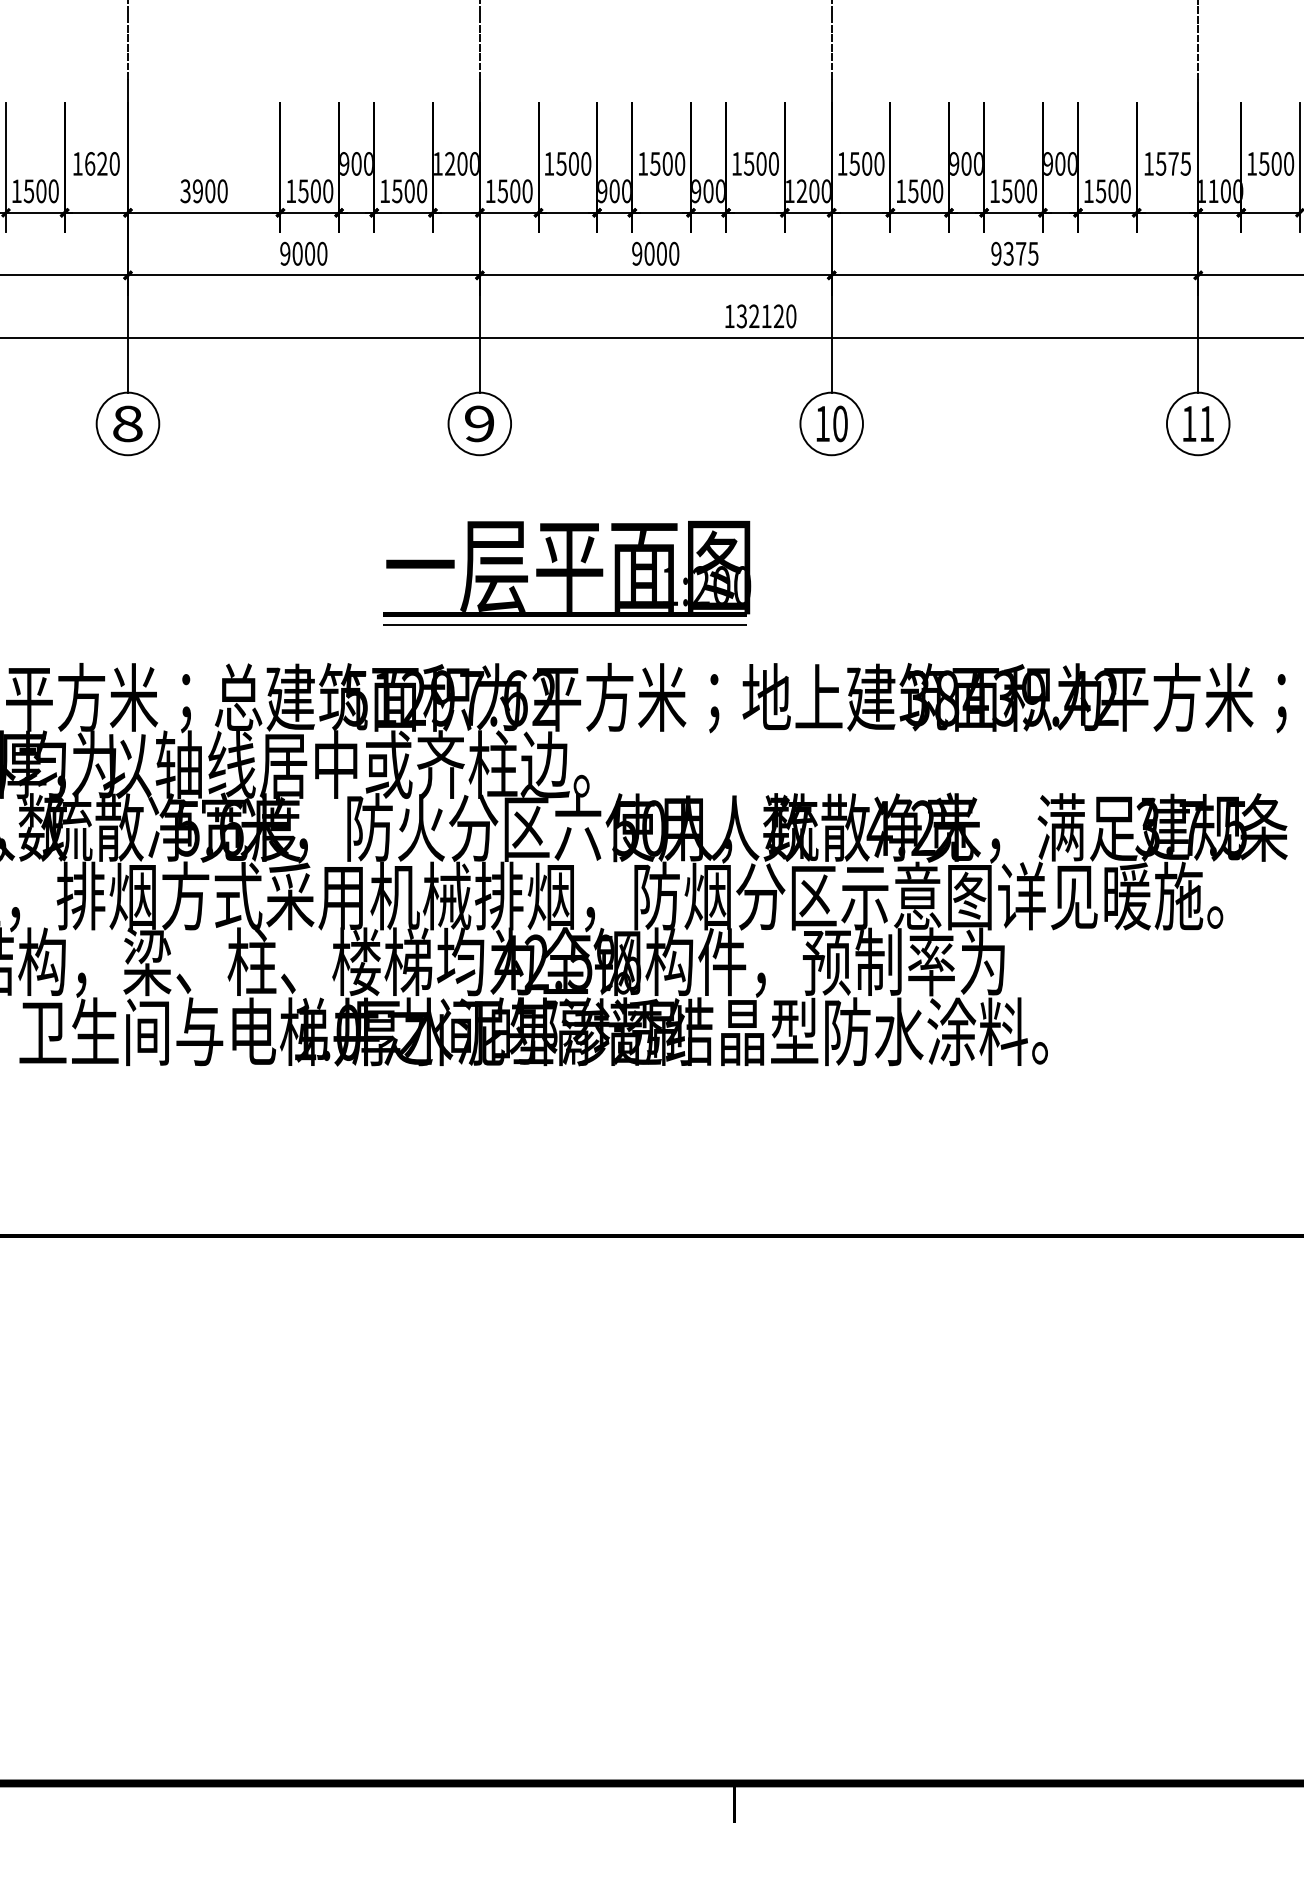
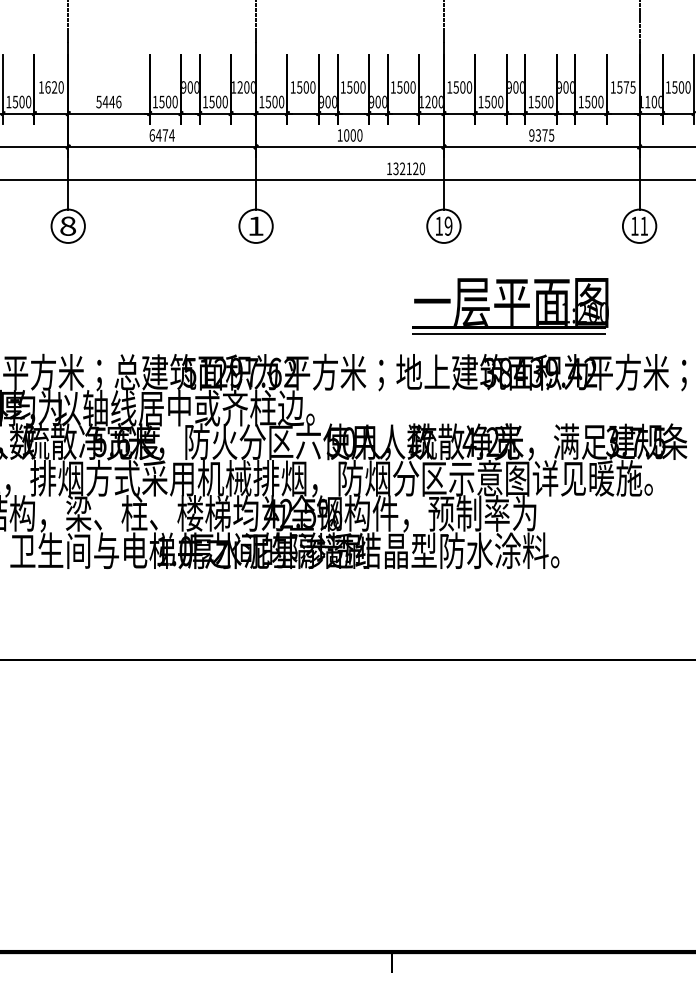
text: (203, 190) -> (108, 101), 3900 -> 5446
text: (302, 253) -> (161, 135), 9000 -> 6474
text: (636, 253) -> (339, 135), 9000 -> 1000
text: (478, 422) -> (255, 225), 9 -> 1
text: (840, 422) -> (448, 225), 10 -> 19
part: (566, 574) -> (510, 306), moved

